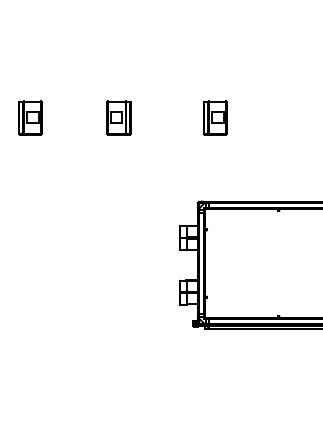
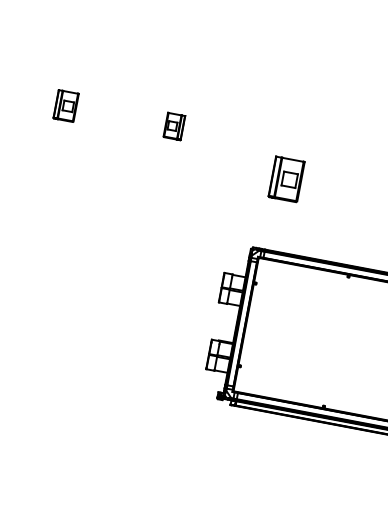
part: (30, 117) -> (66, 105), size x0.7
part: (118, 117) -> (173, 125), size x0.6
part: (215, 117) -> (286, 178), moved

